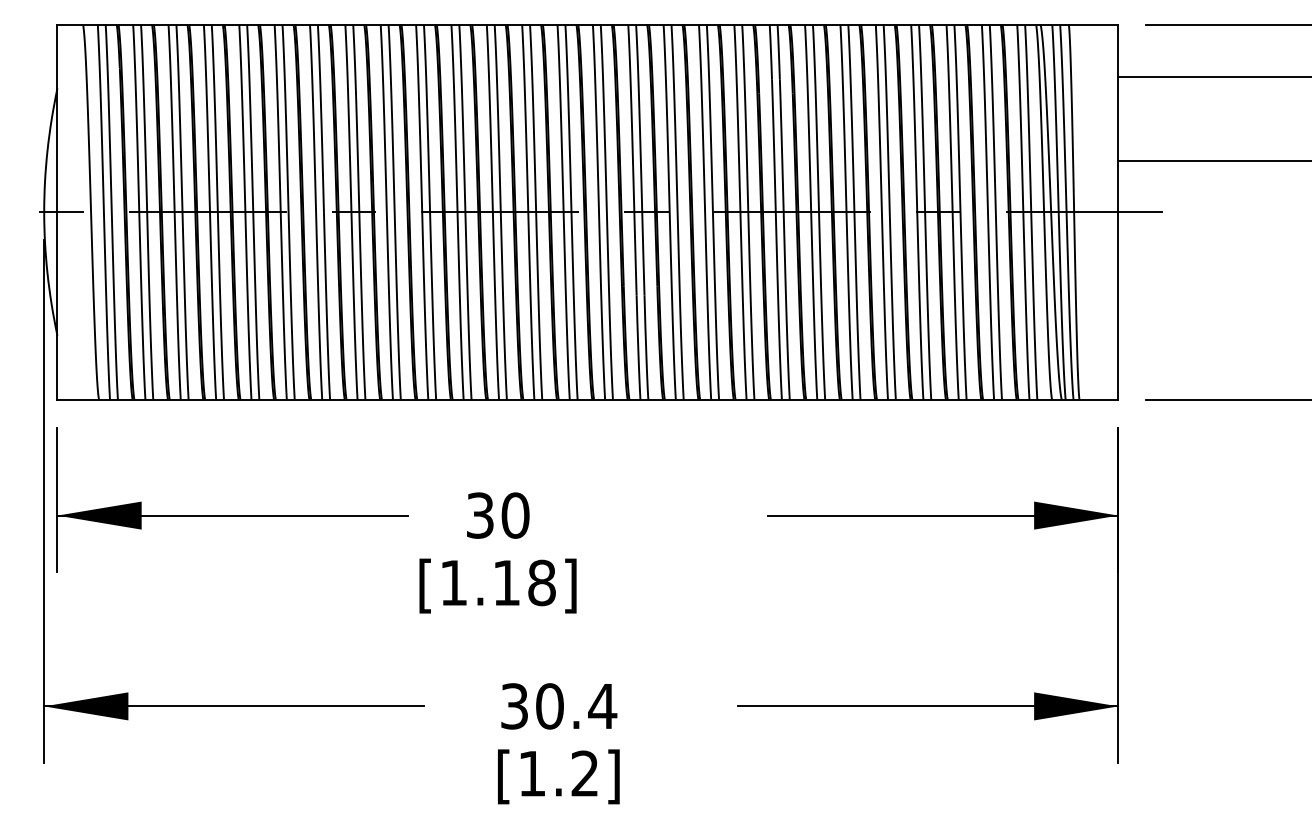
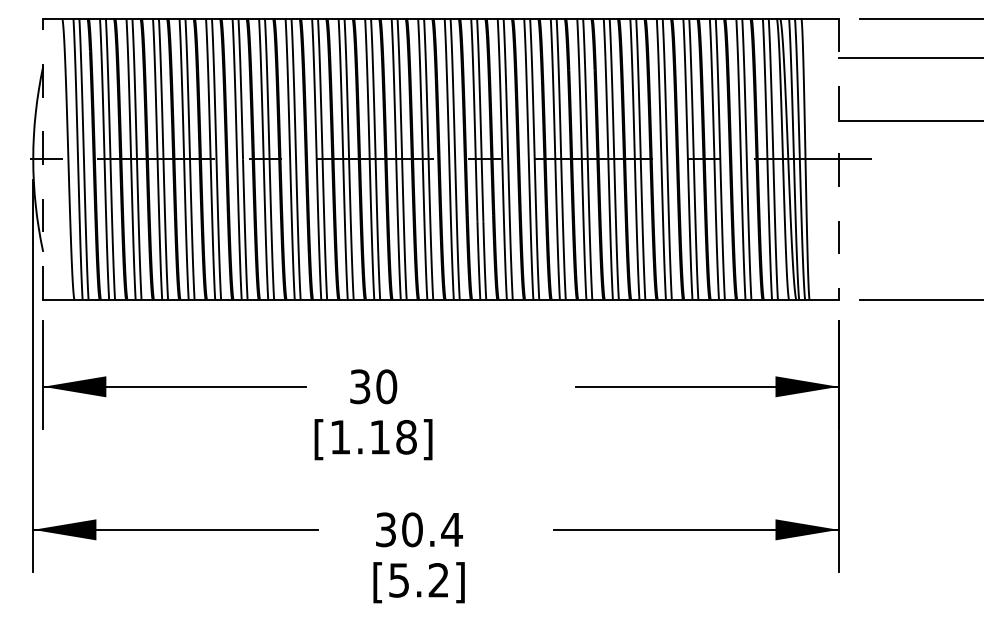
line: (57, 211) -> (43, 158), solid -> dashed
line: (1118, 212) -> (838, 159), solid -> dashed
text: (532, 773) -> (399, 580), [1.2] -> [5.2]

